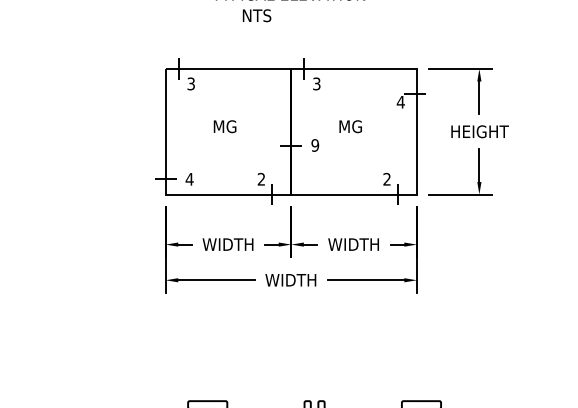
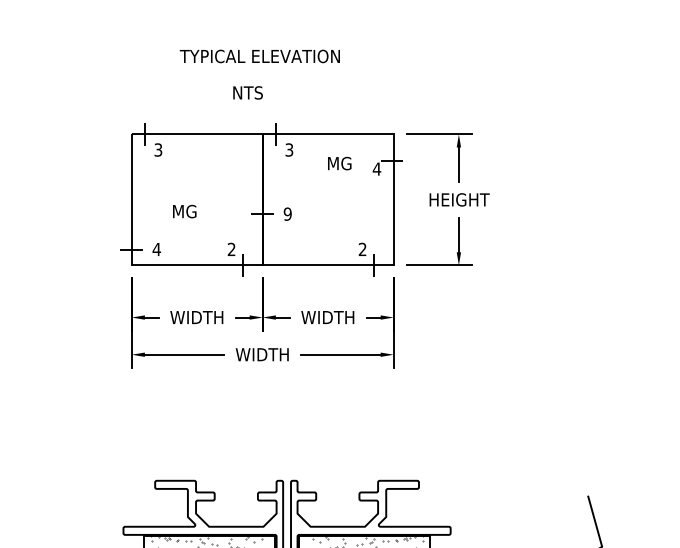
text: (256, 15) -> (247, 92), moved
text: (224, 126) -> (184, 211), moved
text: (350, 126) -> (339, 163), moved

